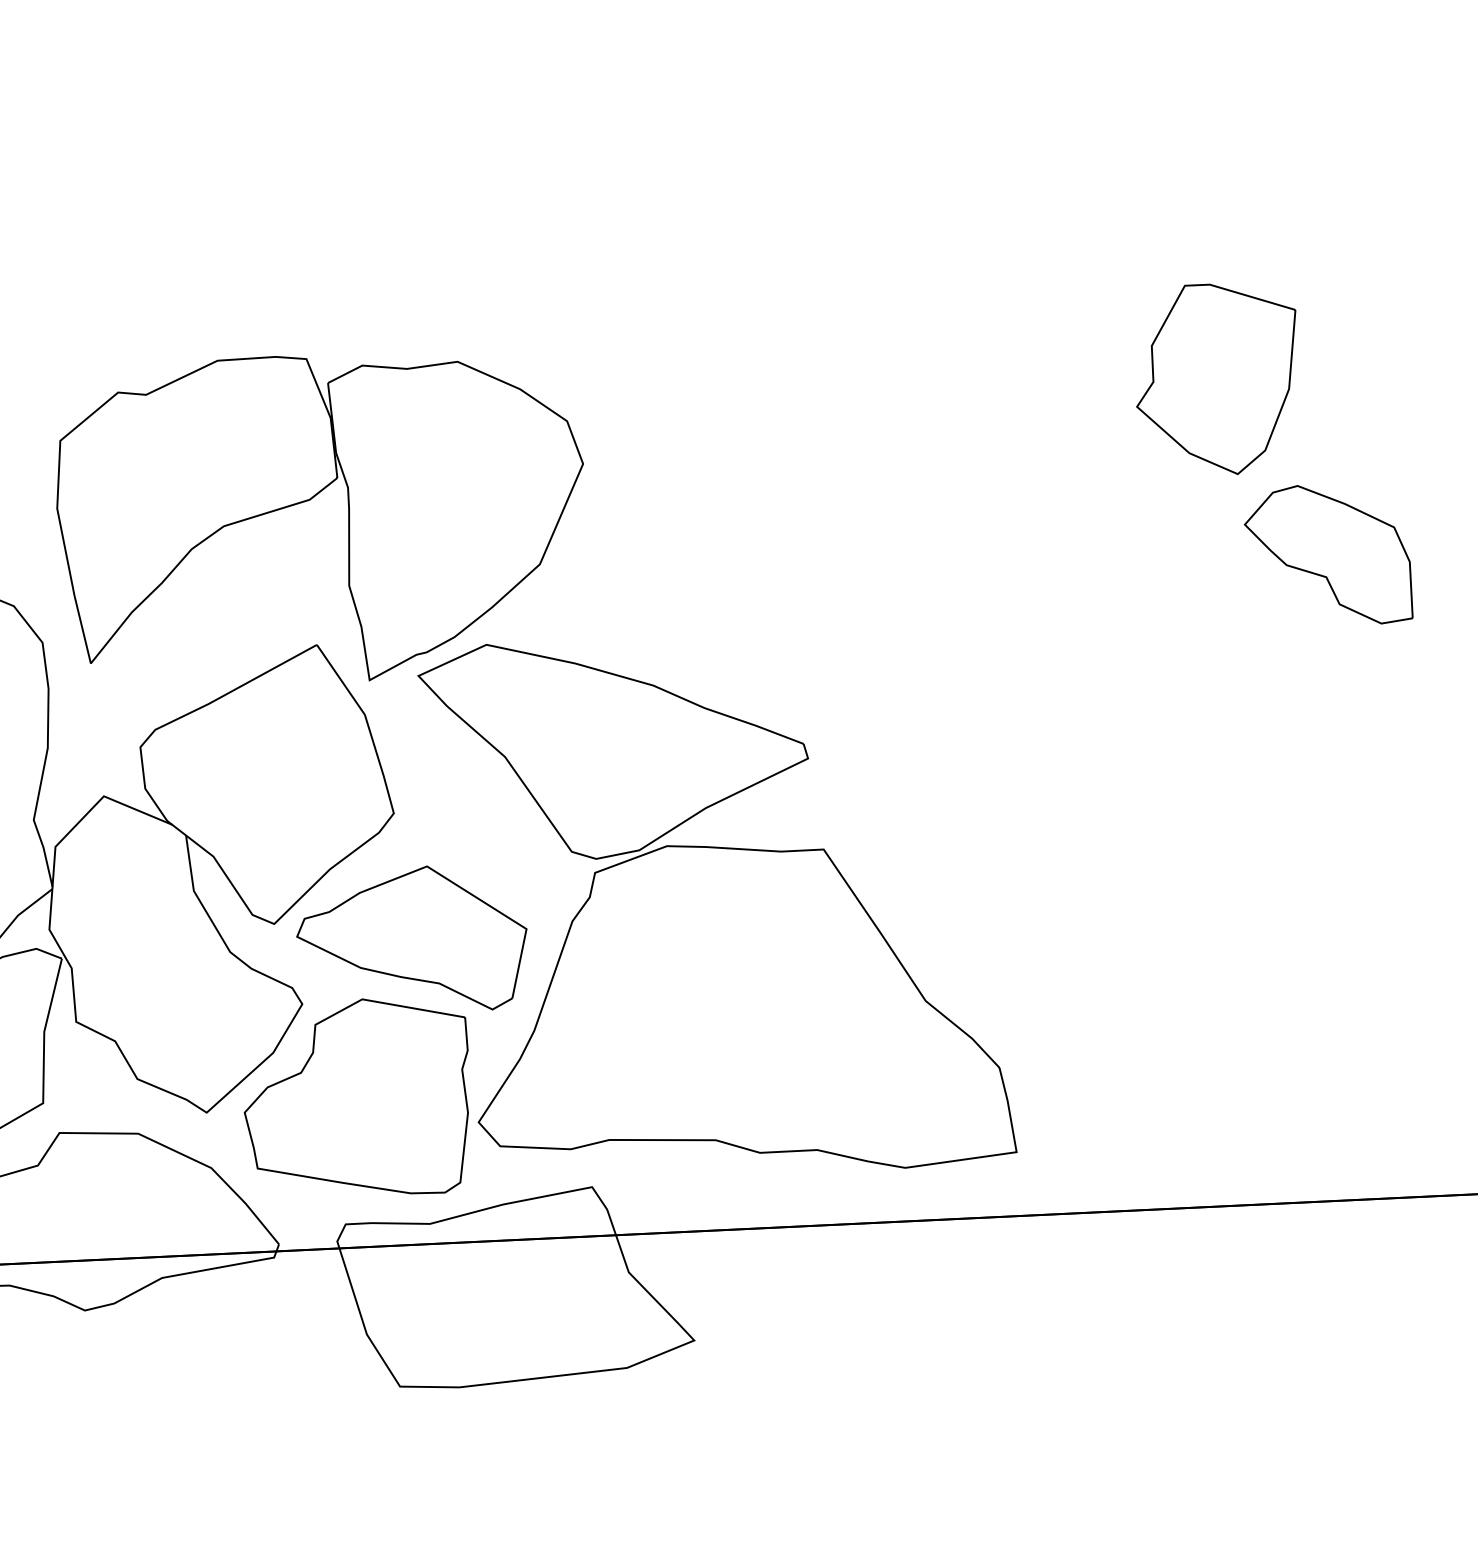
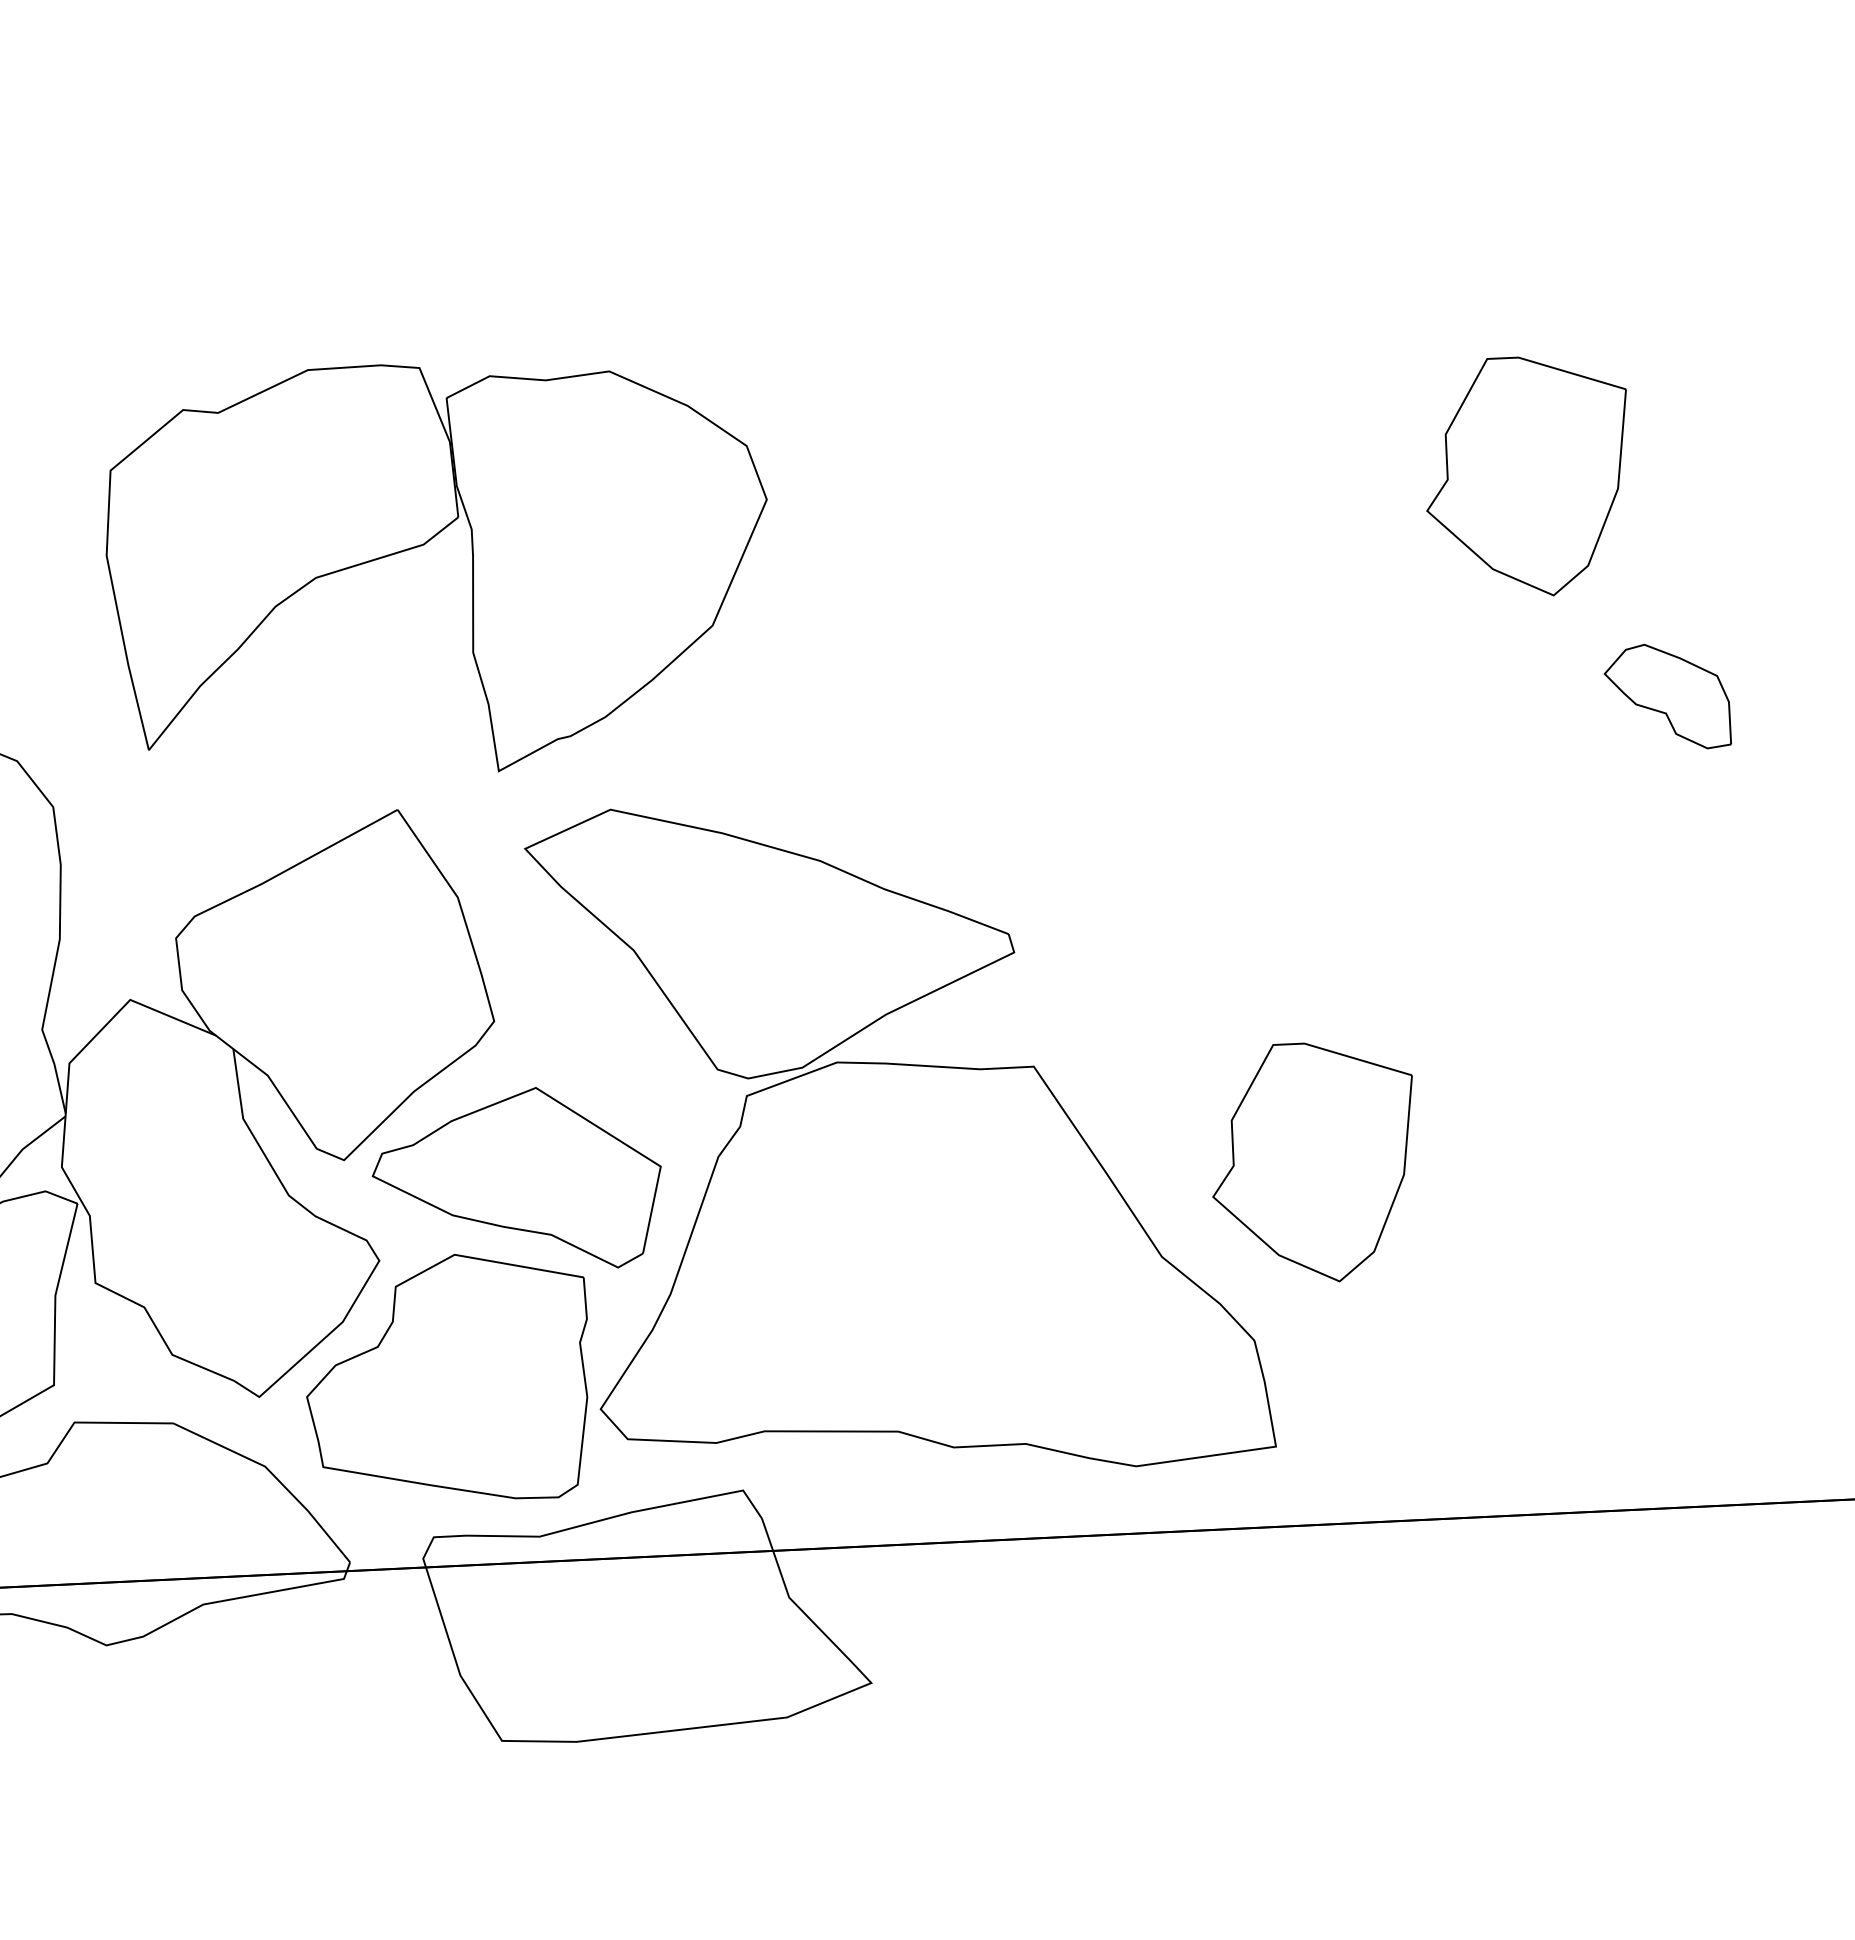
part: (310, 500) -> (424, 545), moved
part: (1328, 554) -> (1667, 696), size x0.6
part: (1045, 925) -> (1312, 1162), added

